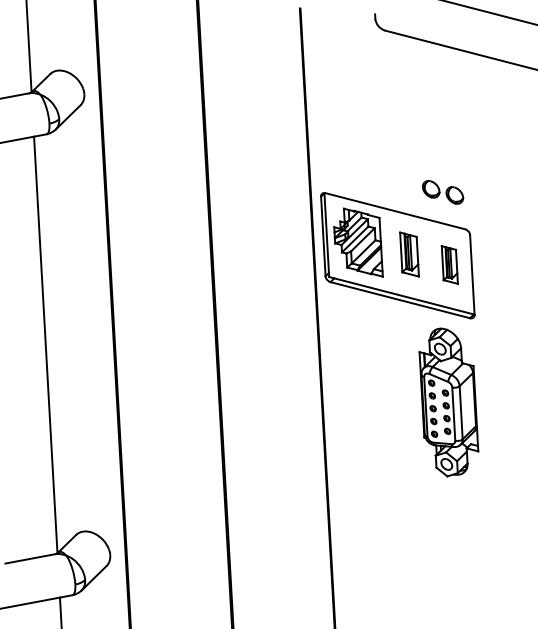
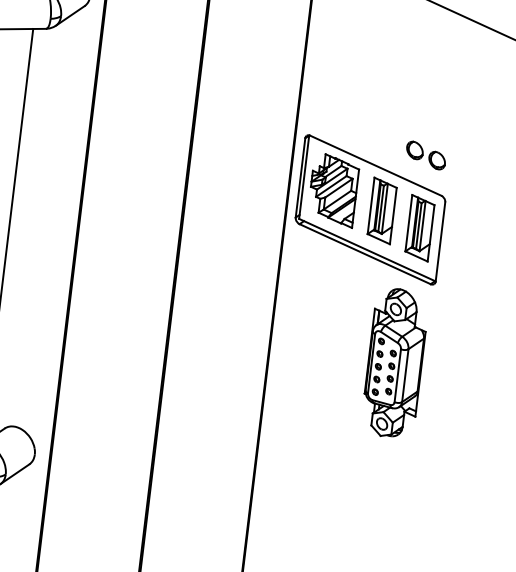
part: (409, 254) -> (382, 210), size x1.43
part: (449, 264) -> (419, 227), size x1.67

